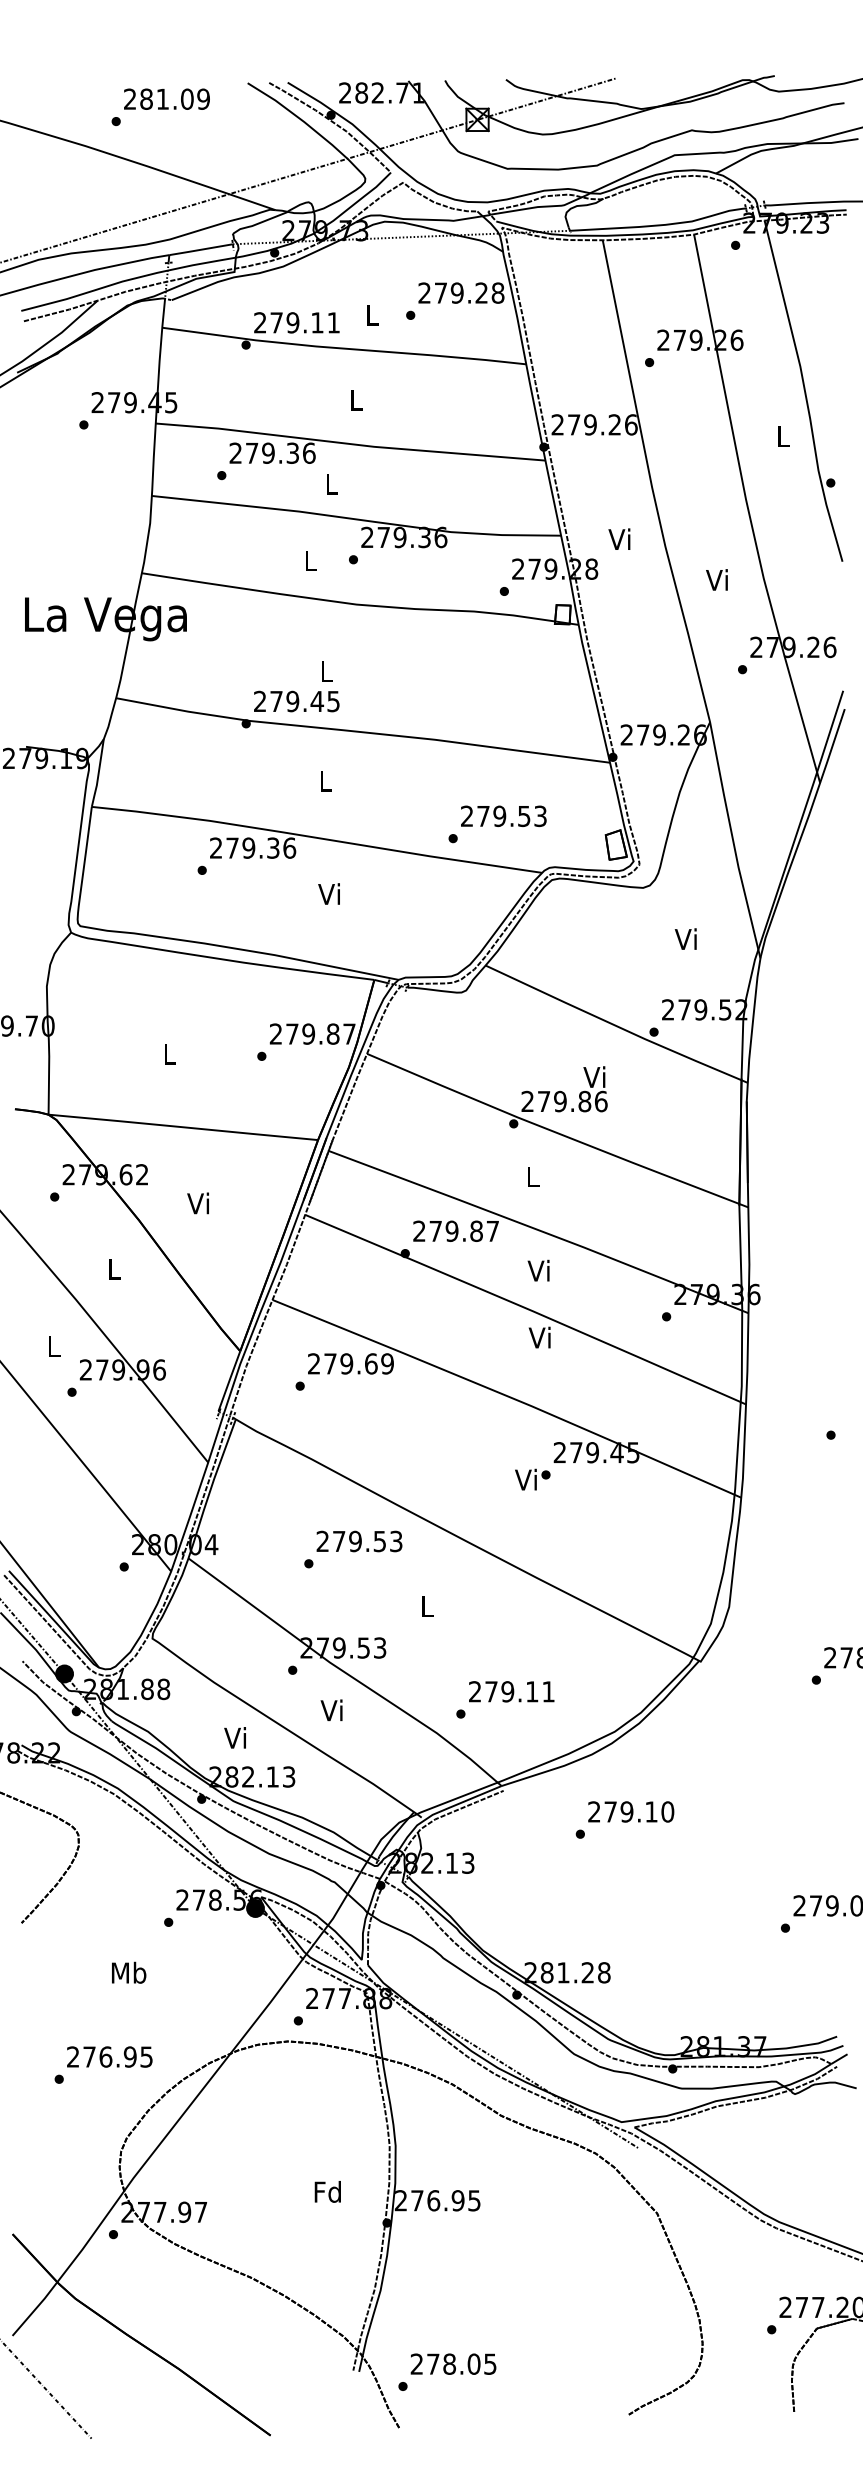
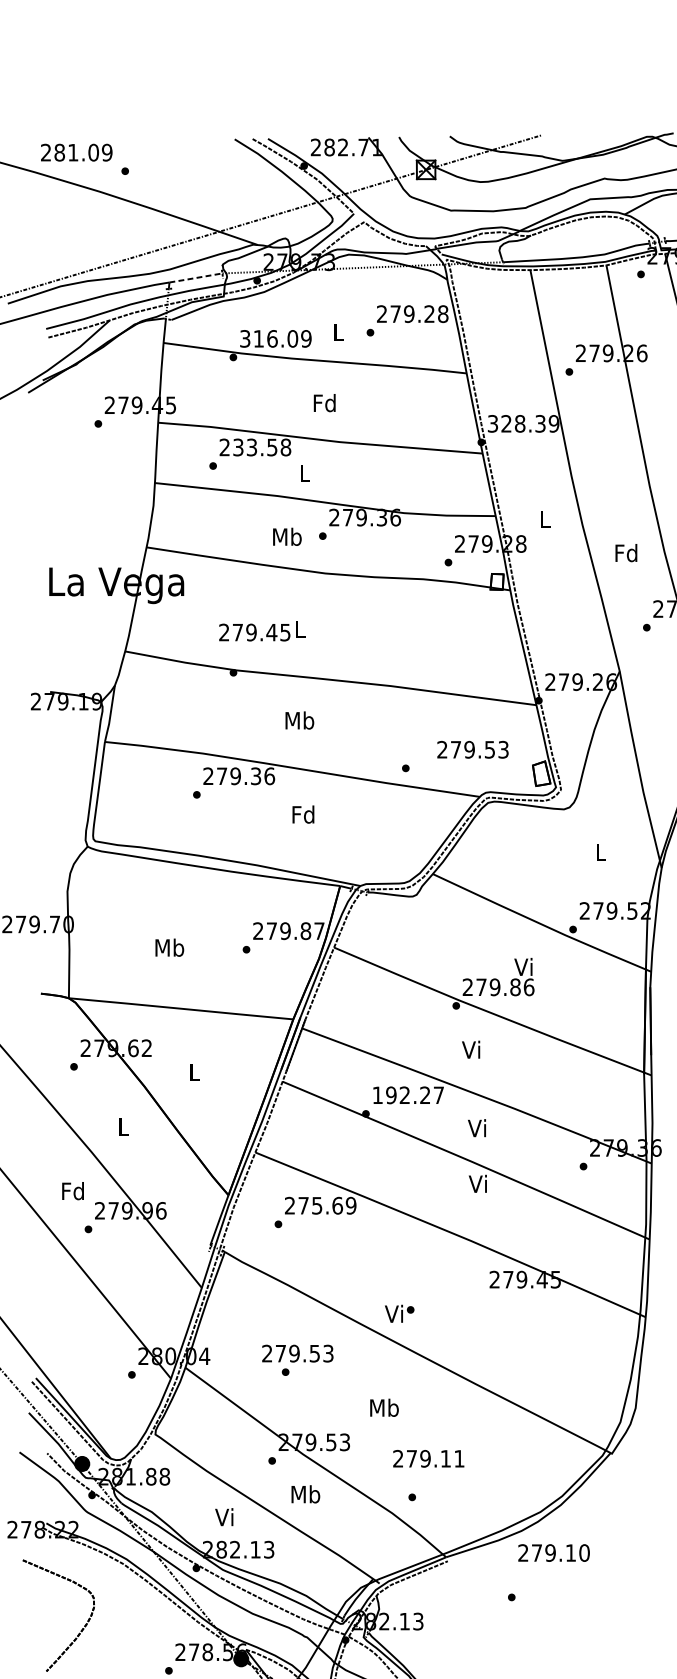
text: (166, 98) -> (76, 152), moved
line: (200, 249) -> (195, 277), solid -> dashed
text: (297, 322) -> (276, 338), 279.11 -> 316.09
text: (355, 399) -> (324, 402), L -> Fd
text: (594, 424) -> (523, 423), 279.26 -> 328.39
text: (280, 452) -> (262, 446), 279.36 -> 233.58
text: (619, 538) -> (544, 518), Vi -> L
text: (310, 560) -> (287, 536), L -> Mb
text: (718, 580) -> (626, 553), Vi -> Fd
text: (296, 701) -> (254, 632), moved
text: (325, 781) -> (299, 720), L -> Mb
text: (503, 815) -> (472, 749), moved
text: (330, 894) -> (303, 814), Vi -> Fd
text: (685, 938) -> (599, 851), Vi -> L
text: (169, 1053) -> (169, 947), L -> Mb
text: (531, 1176) -> (471, 1049), L -> Vi
text: (197, 1203) -> (192, 1072), Vi -> L
text: (447, 1230) -> (401, 1094), 279.87 -> 192.27
text: (53, 1346) -> (73, 1191), L -> Fd
text: (346, 1363) -> (316, 1205), 279.69 -> 275.69
text: (532, 1479) -> (399, 1313), moved
text: (359, 1541) -> (297, 1353), moved
text: (427, 1606) -> (384, 1407), L -> Mb
text: (511, 1691) -> (428, 1458), moved
text: (333, 1710) -> (306, 1494), Vi -> Mb
text: (631, 1811) -> (554, 1552), moved

